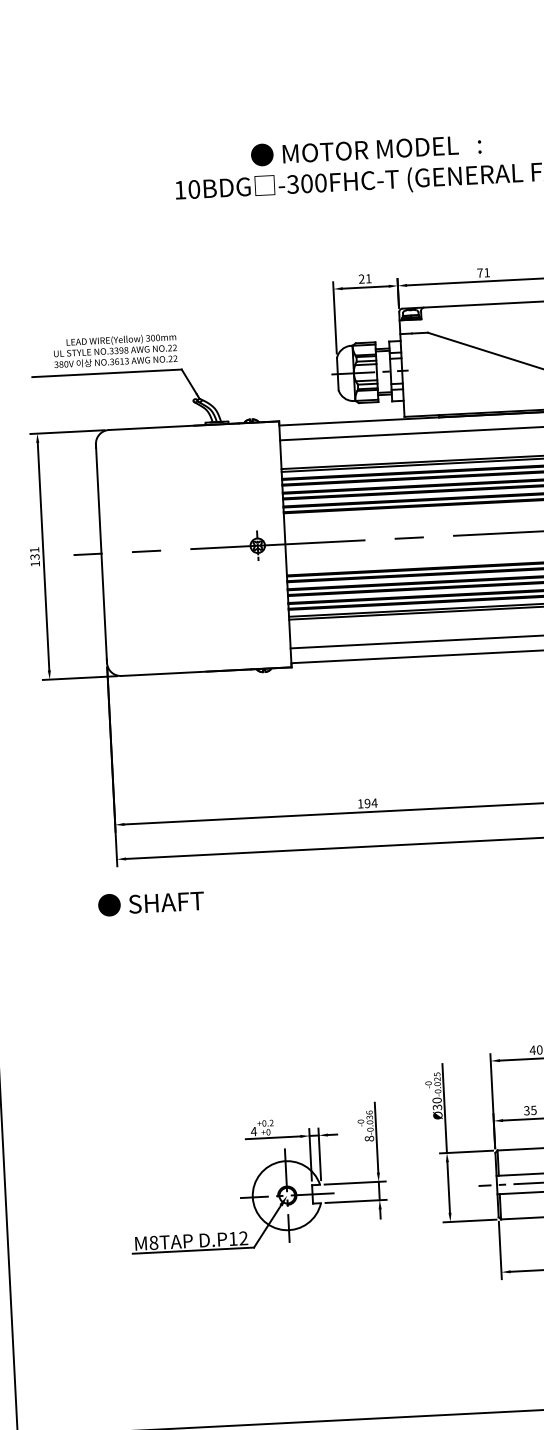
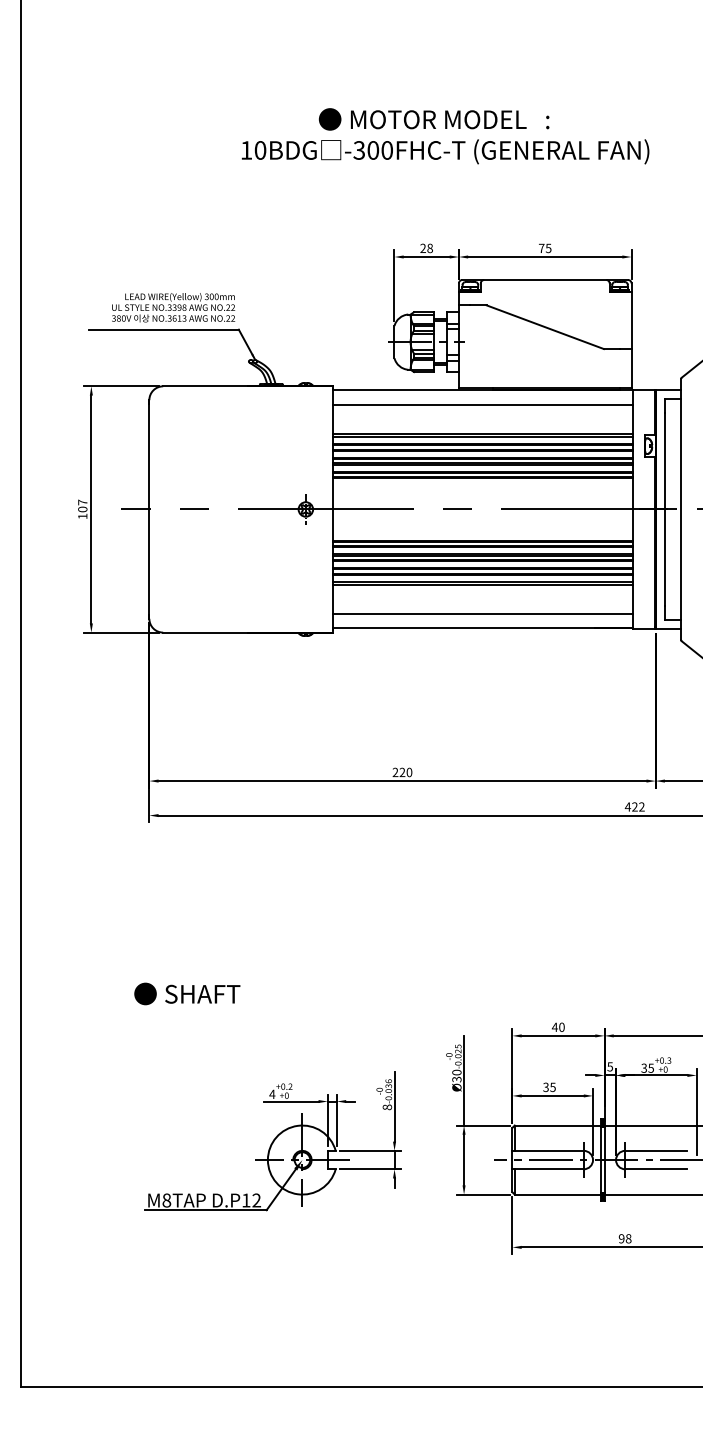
text: (486, 272) -> (548, 248), 71 -> 75
text: (368, 278) -> (429, 248), 21 -> 28
text: (34, 553) -> (82, 505), 131 -> 107
text: (367, 803) -> (402, 772), 194 -> 220
text: (151, 902) -> (187, 993), moved

